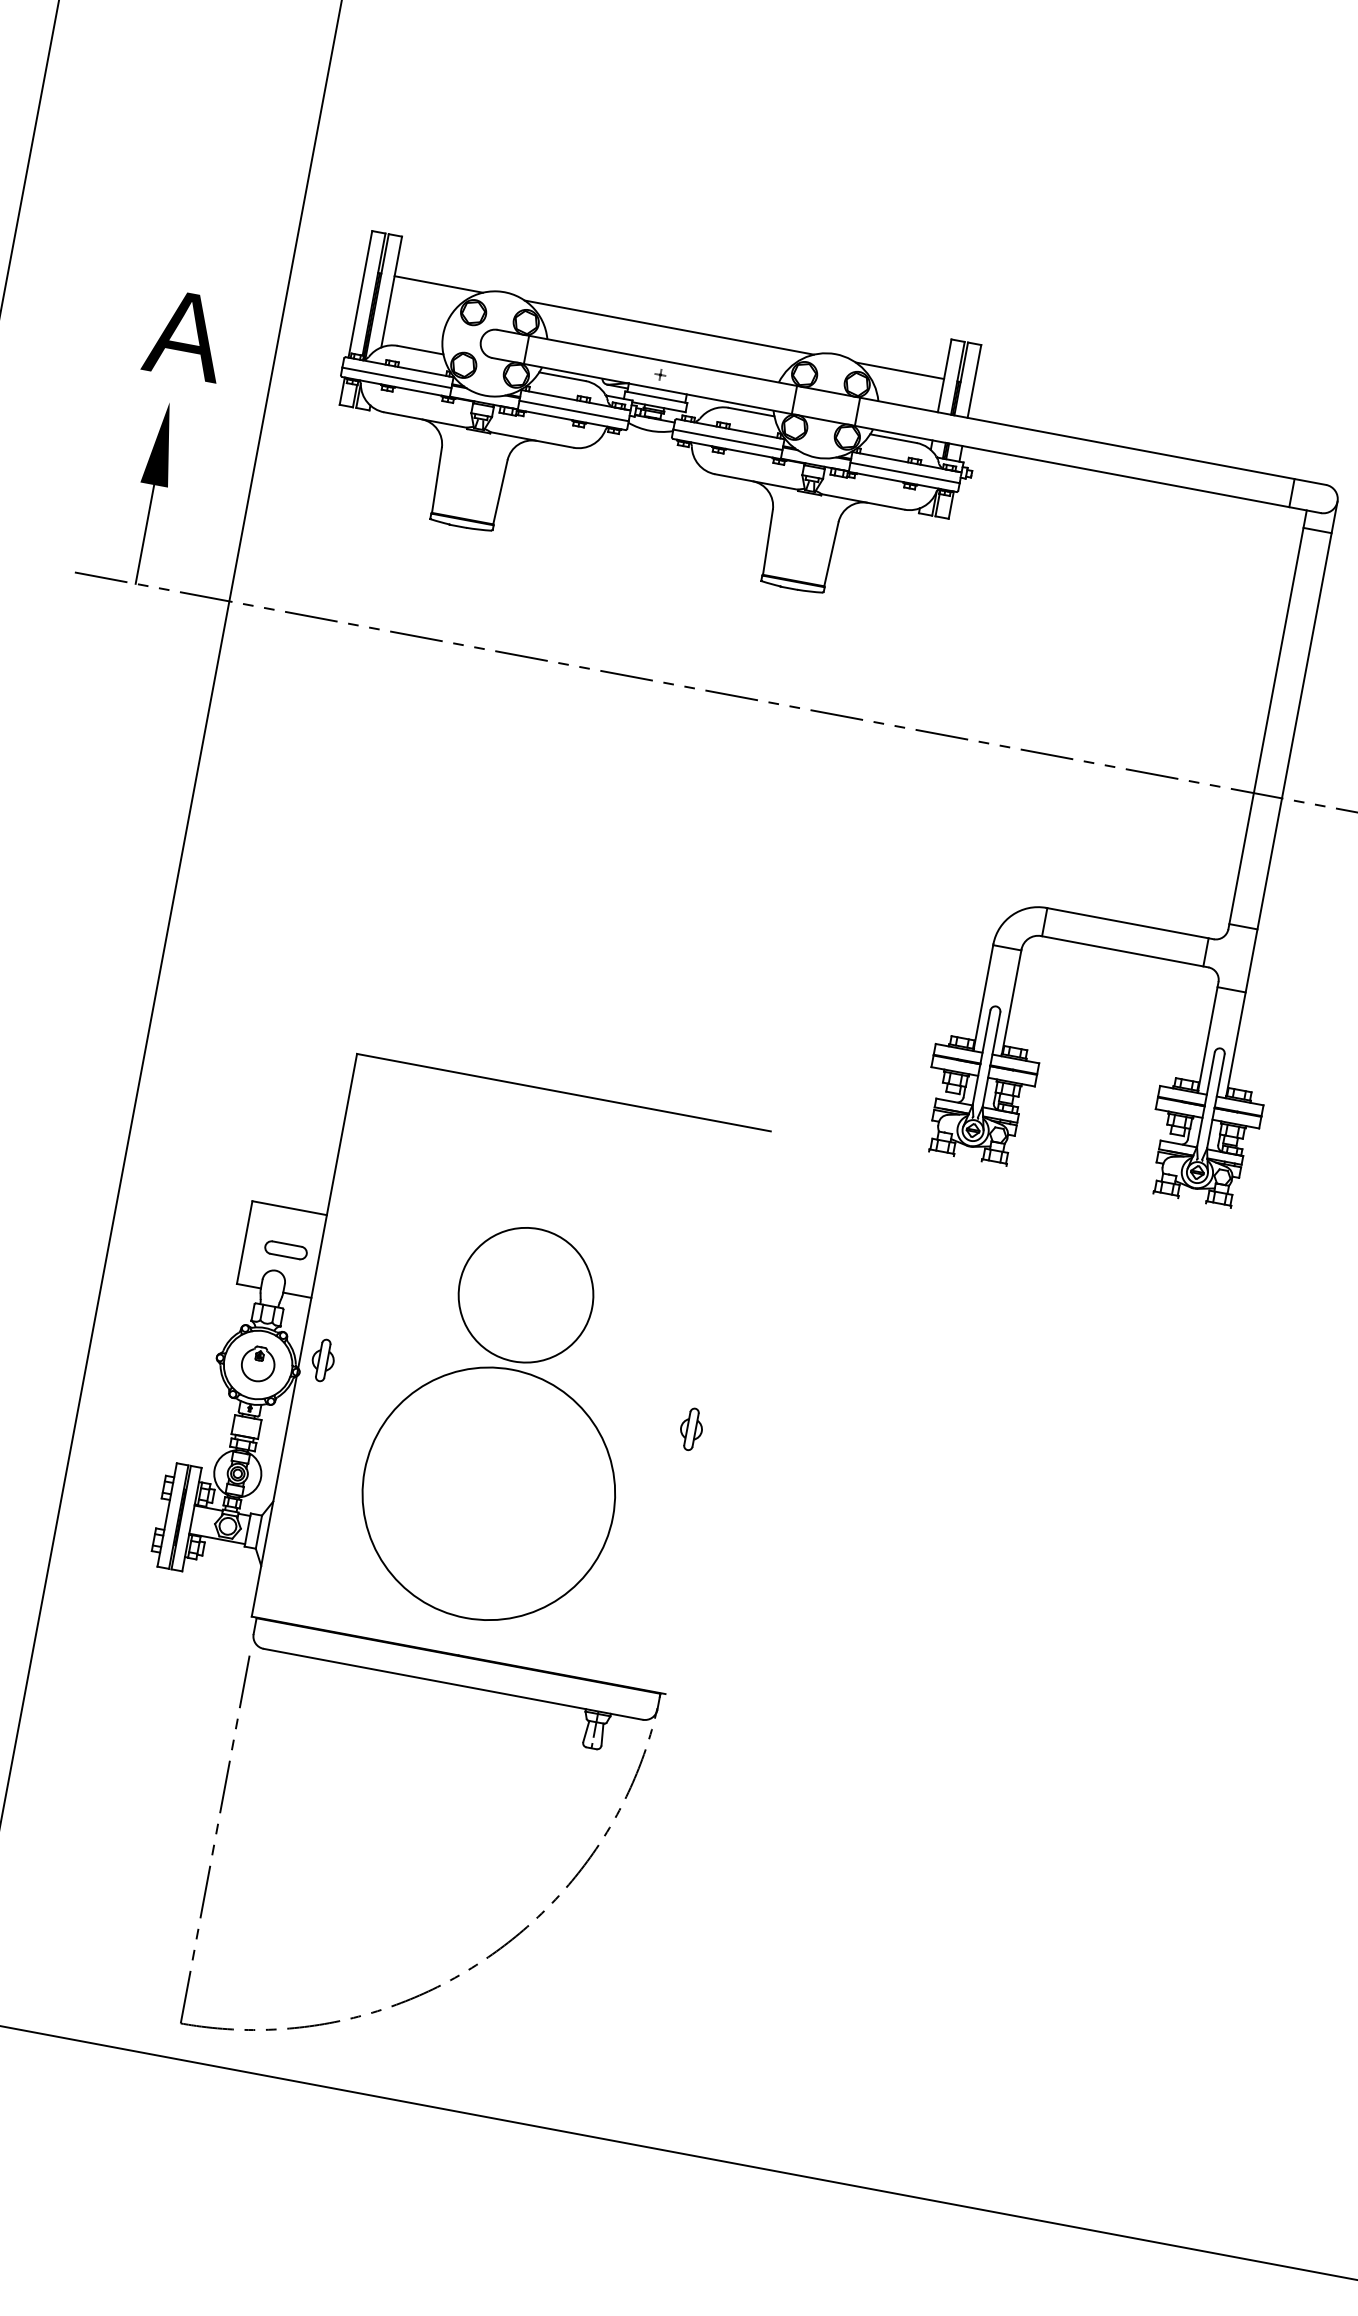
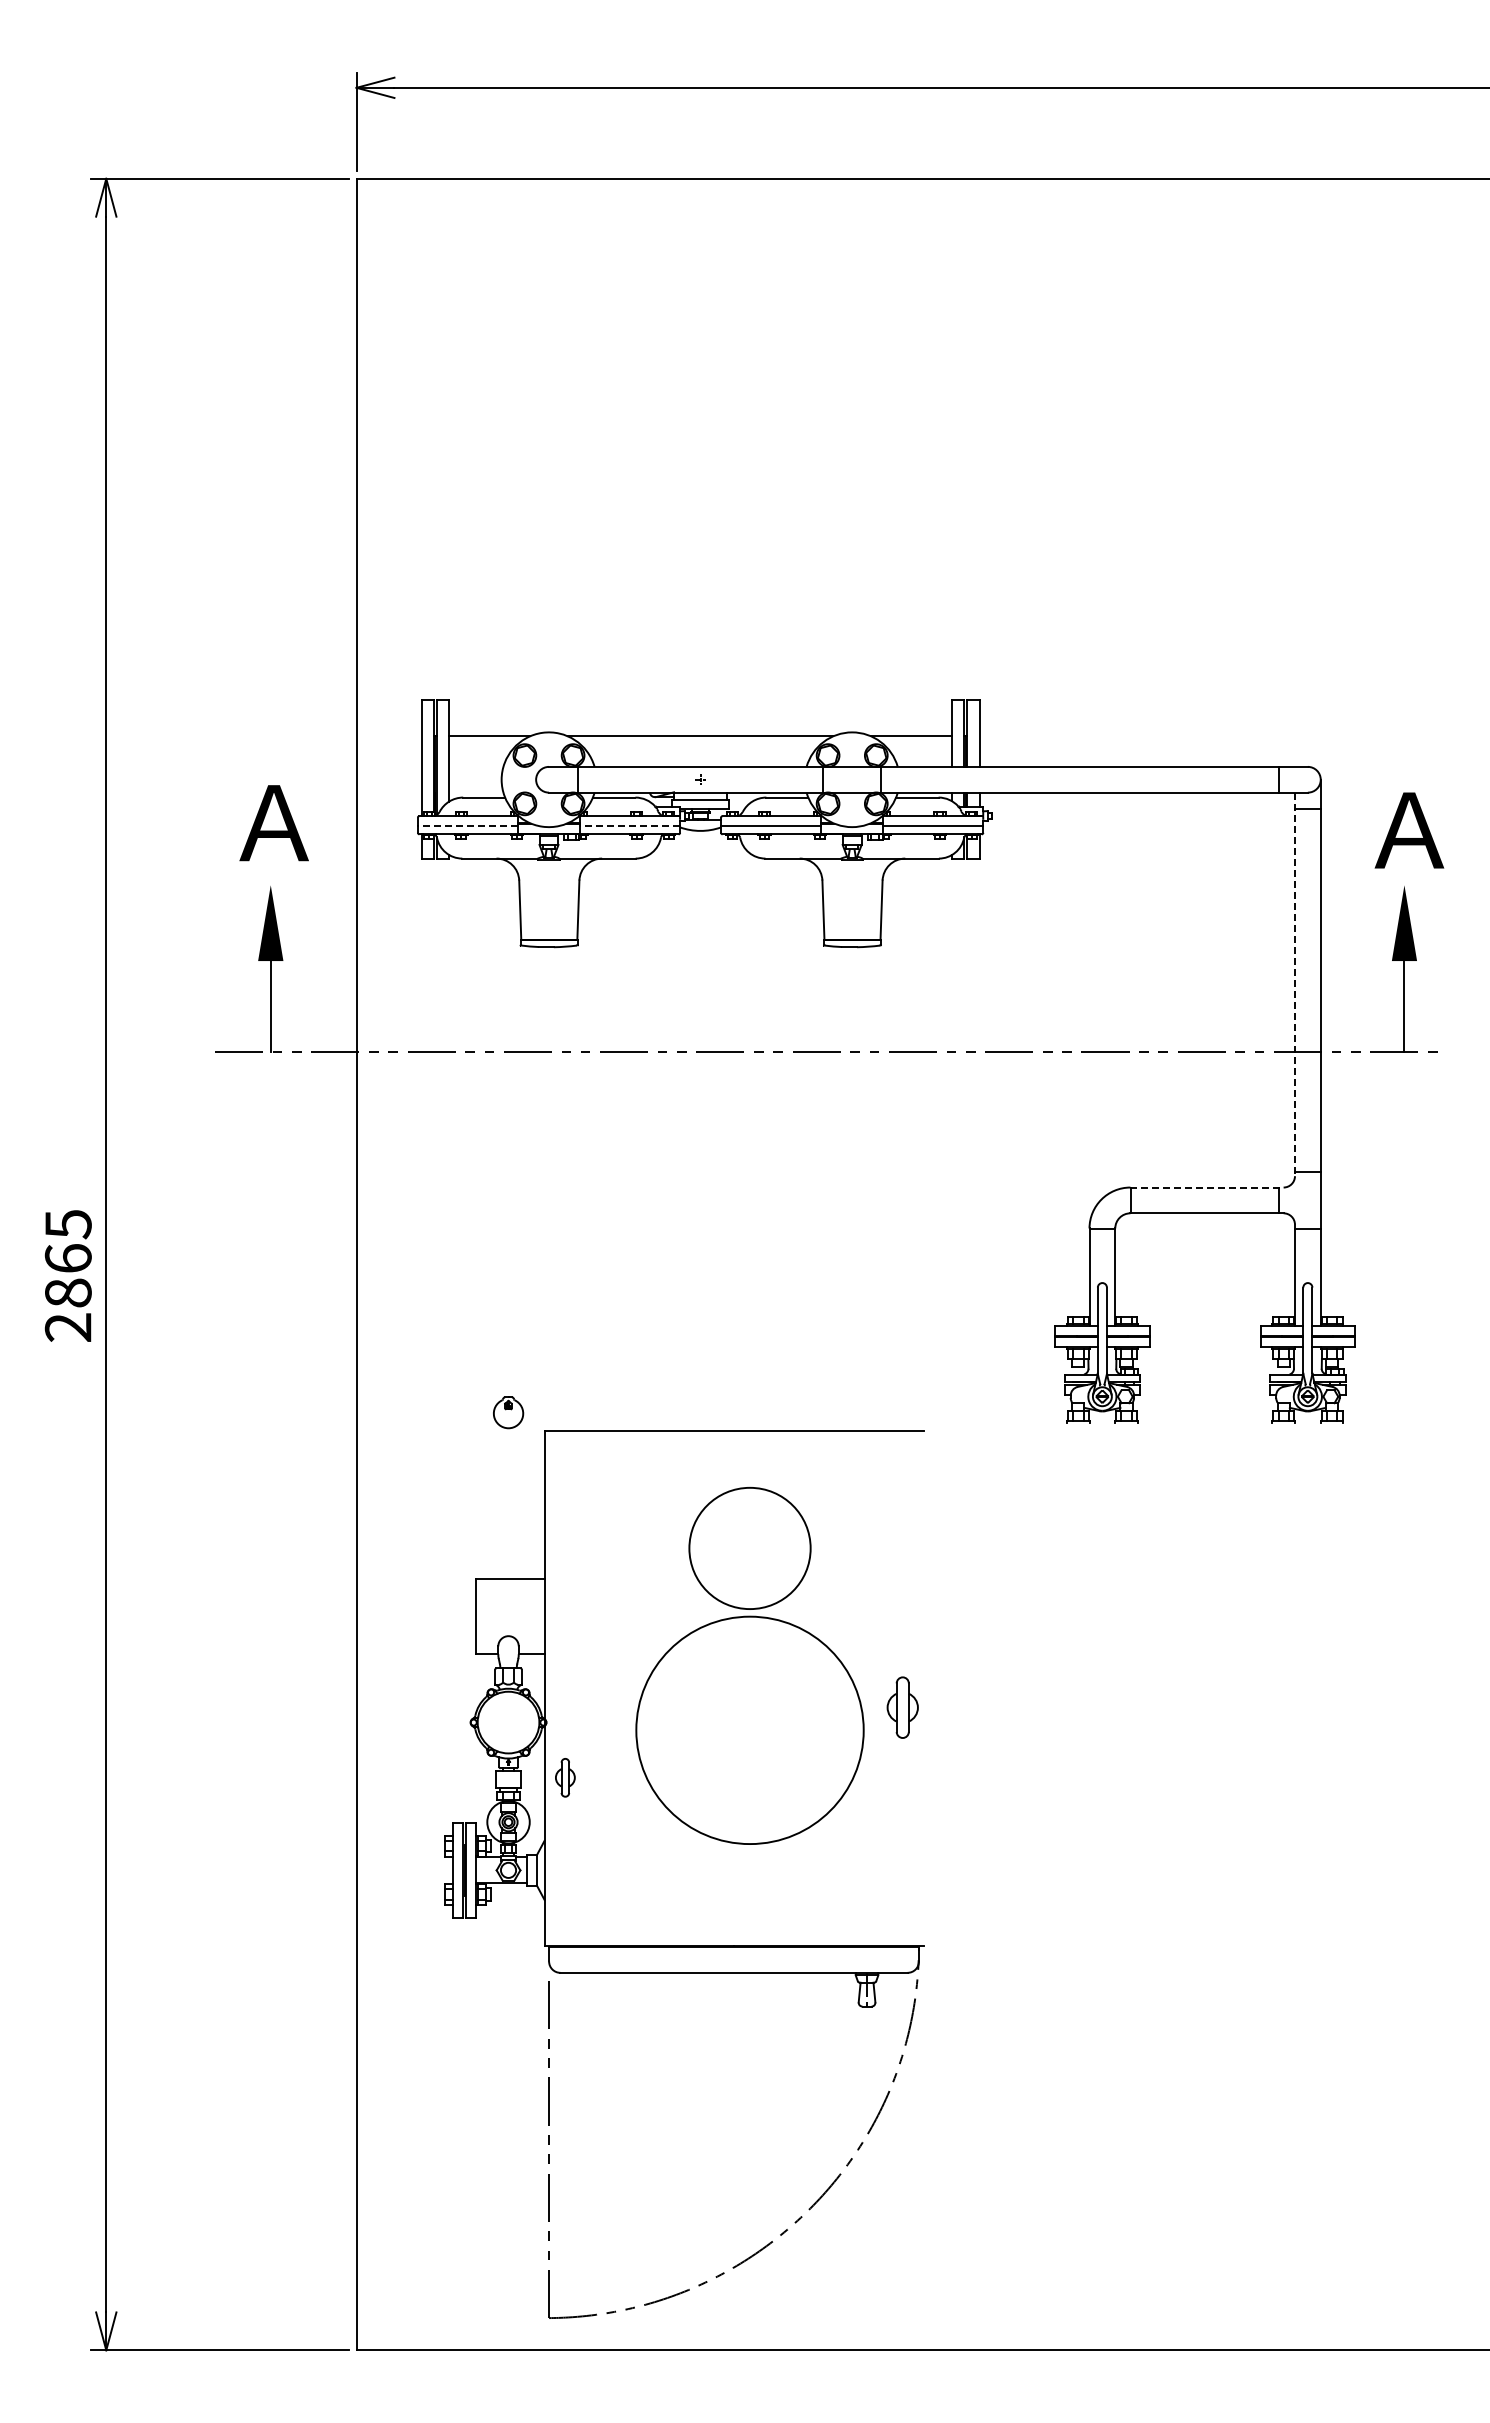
line: (396, 378) -> (467, 826), solid -> dashed
line: (573, 411) -> (629, 826), solid -> dashed
line: (1267, 719) -> (1294, 984), solid -> dashed
line: (1130, 923) -> (1207, 1187), solid -> dashed
part: (286, 1249) -> (514, 1615), removed
part: (323, 1360) -> (565, 1777), moved
part: (258, 1363) -> (508, 1412), moved
part: (501, 1422) -> (749, 1665), moved
part: (691, 1429) -> (902, 1707), size x1.6

